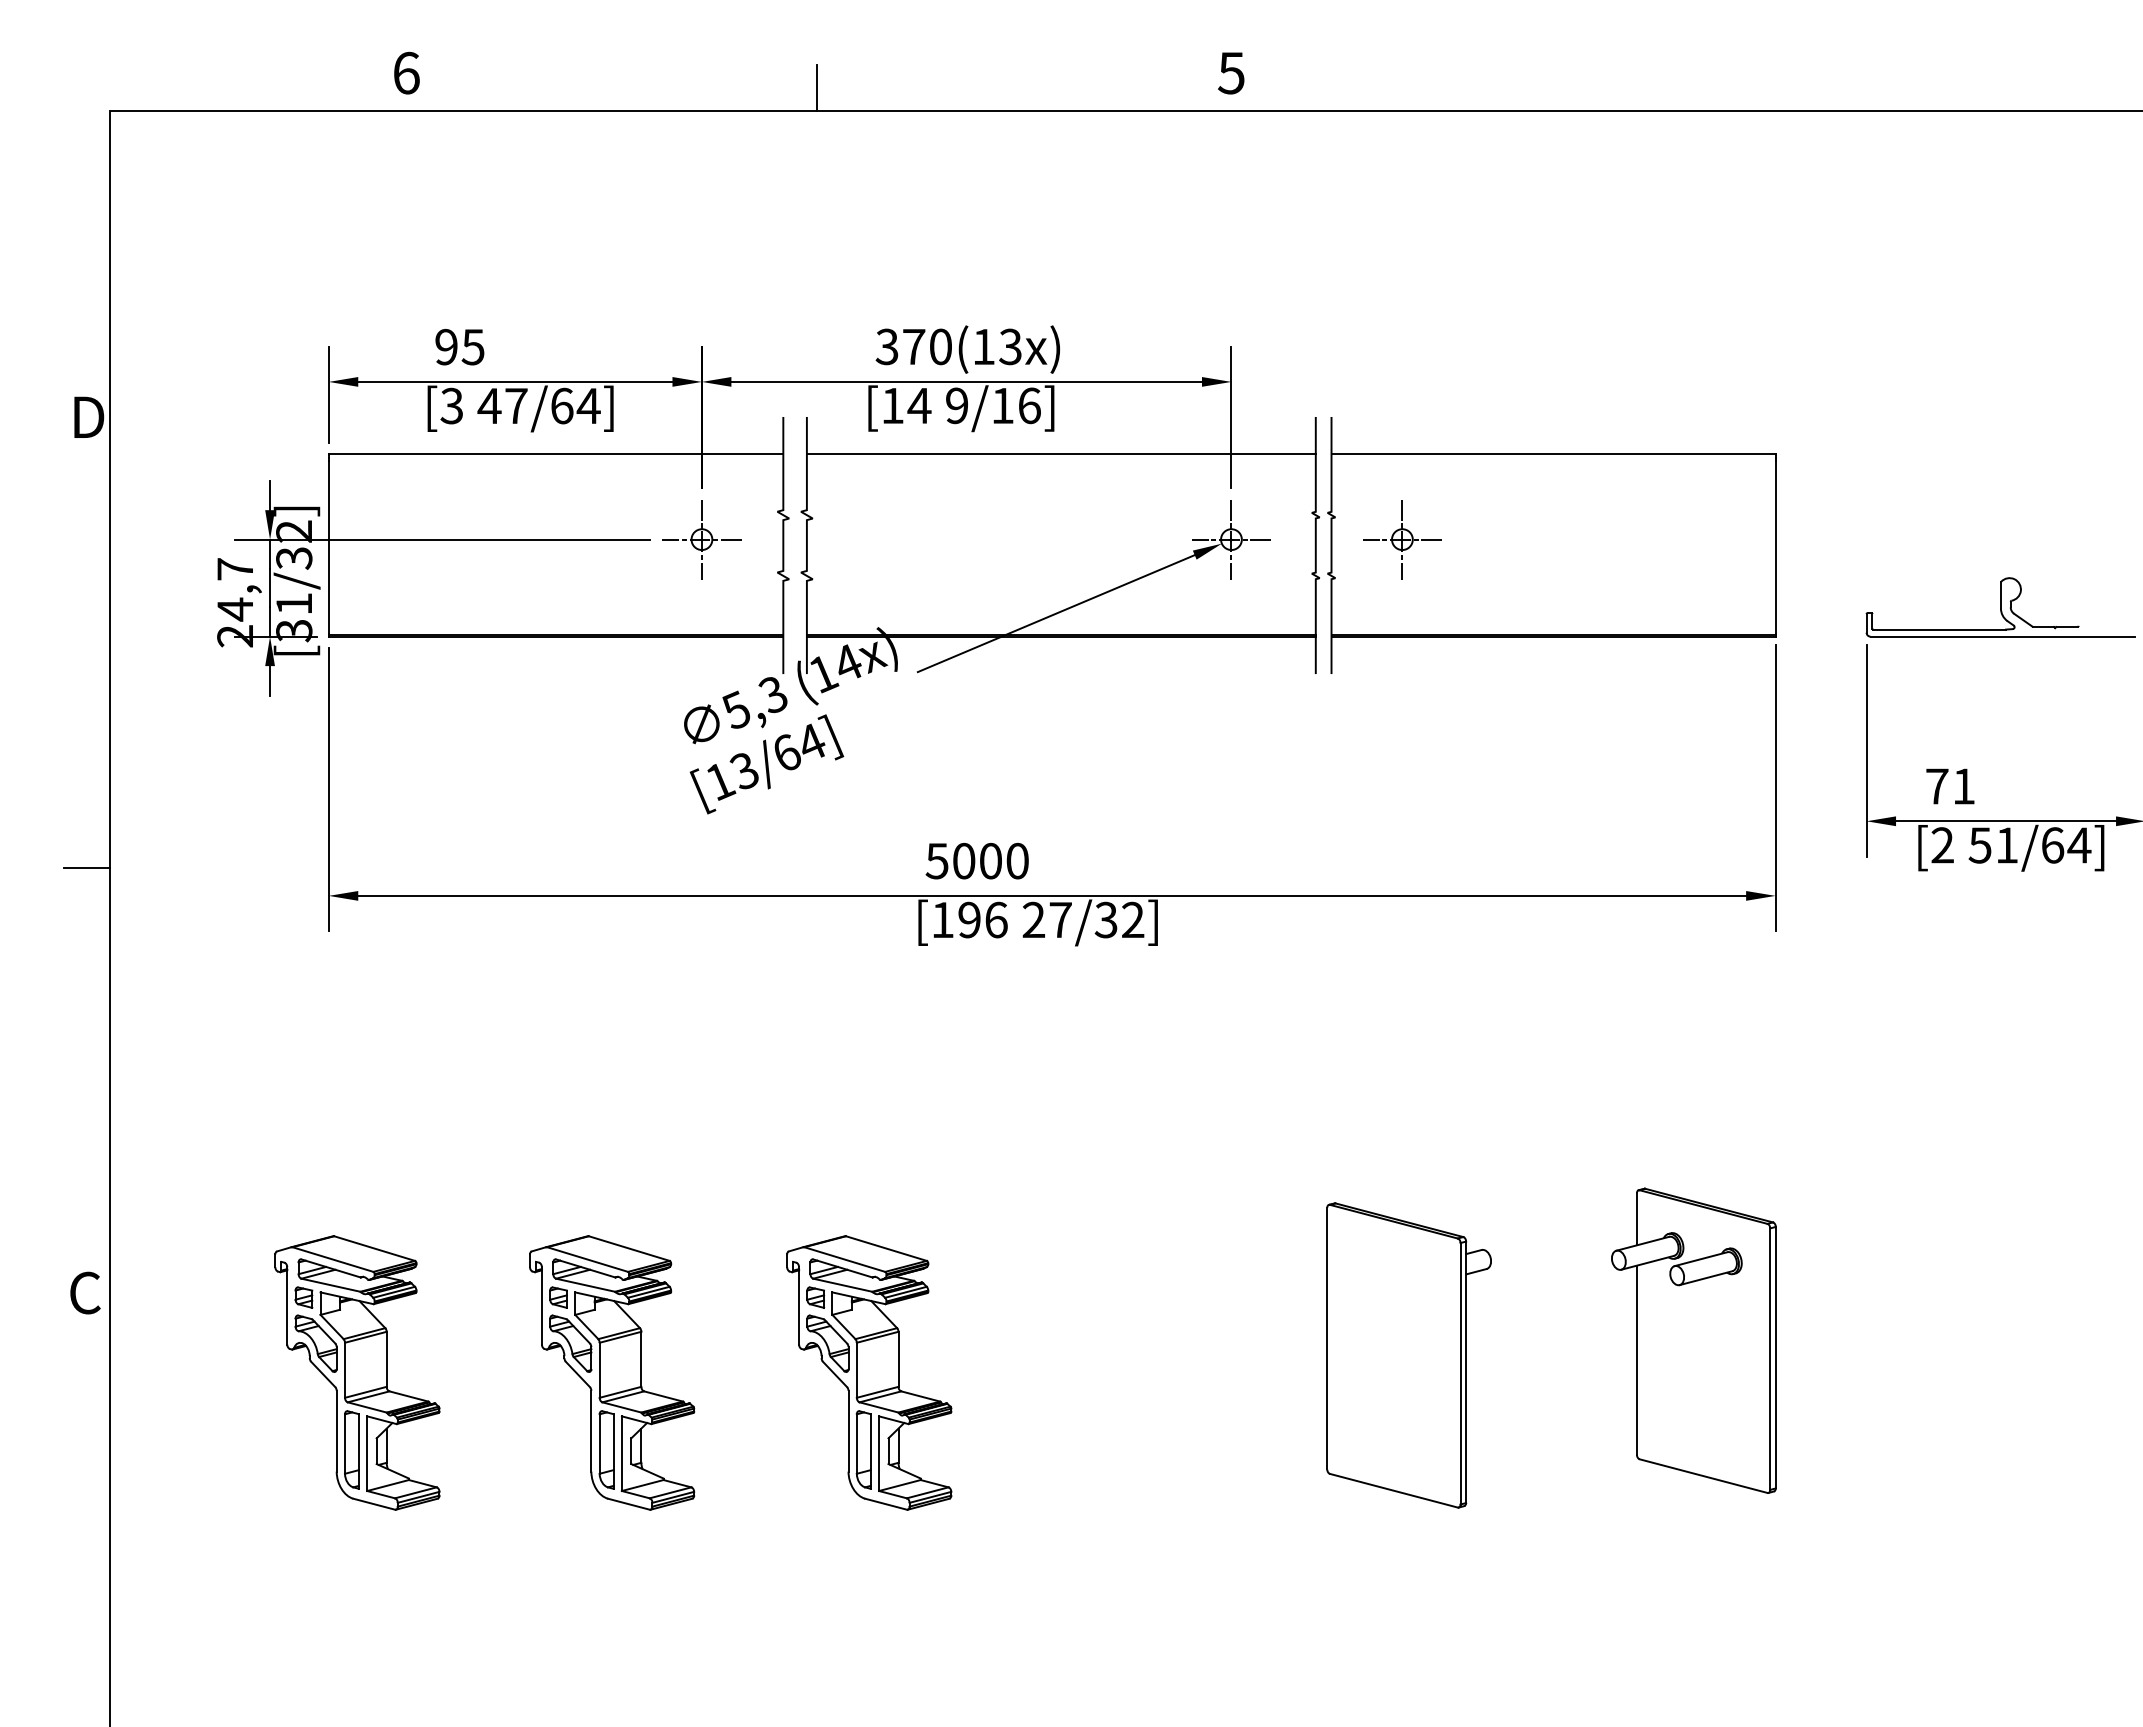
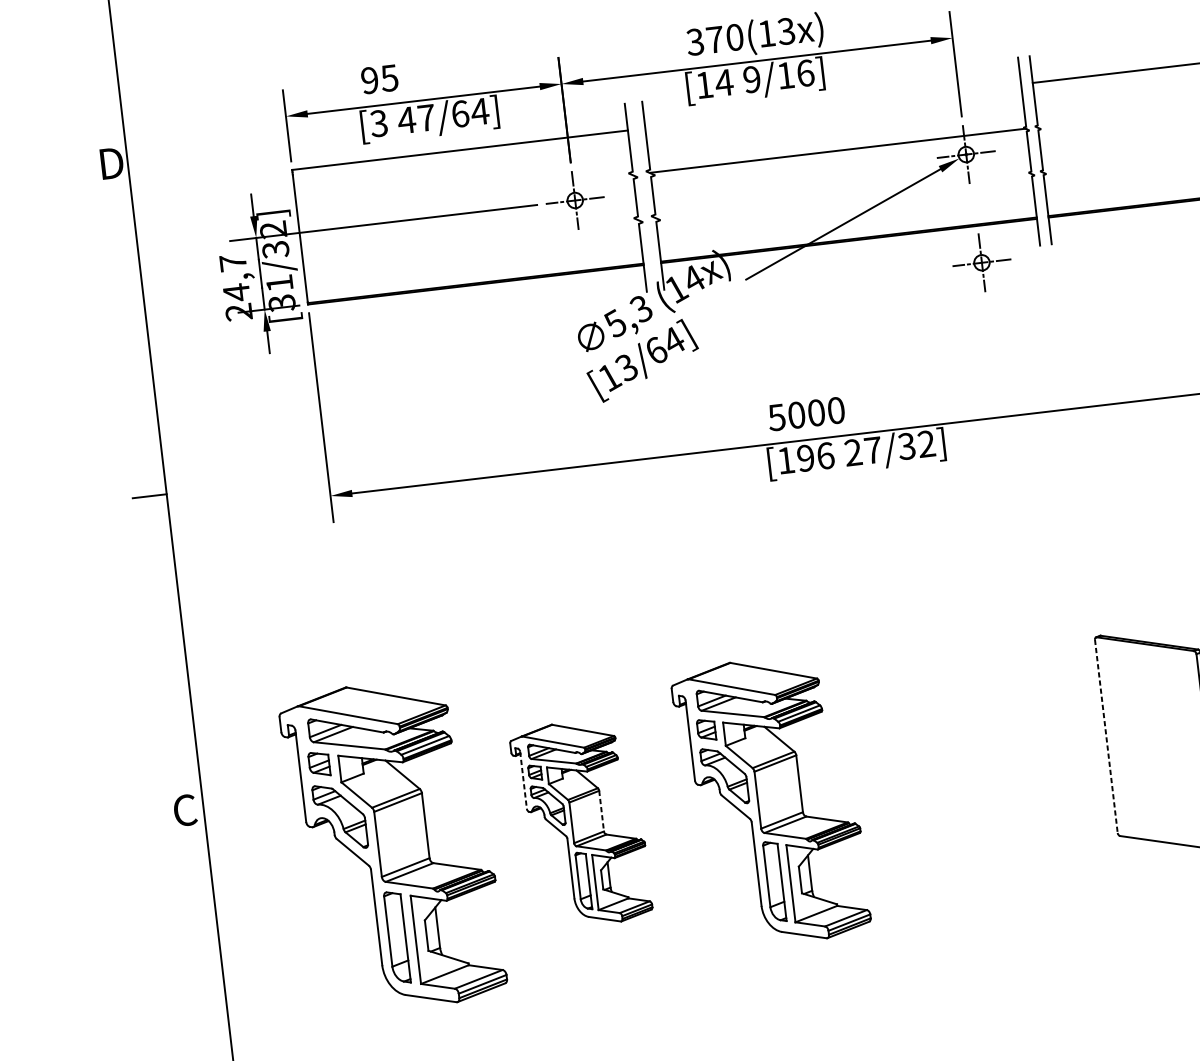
line: (1060, 454) -> (837, 150), moved
part: (1402, 539) -> (982, 262), moved
line: (541, 1305) -> (523, 780), solid -> dashed
line: (1327, 1338) -> (1106, 736), solid -> dashed
line: (641, 1359) -> (601, 811), solid -> dashed
part: (357, 1372) -> (393, 845), size x1.6
part: (869, 1372) -> (771, 801), size x1.4

